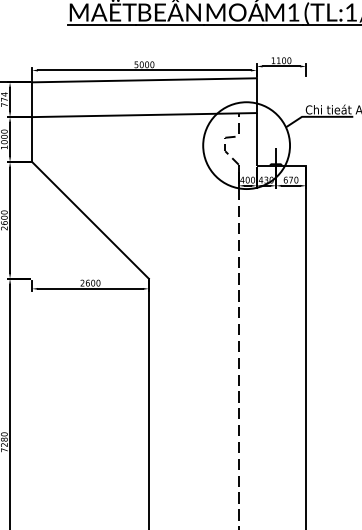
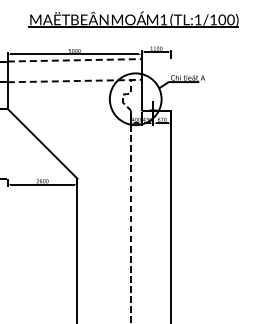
line: (143, 80) -> (74, 60), solid -> dashed
line: (143, 115) -> (74, 81), solid -> dashed

